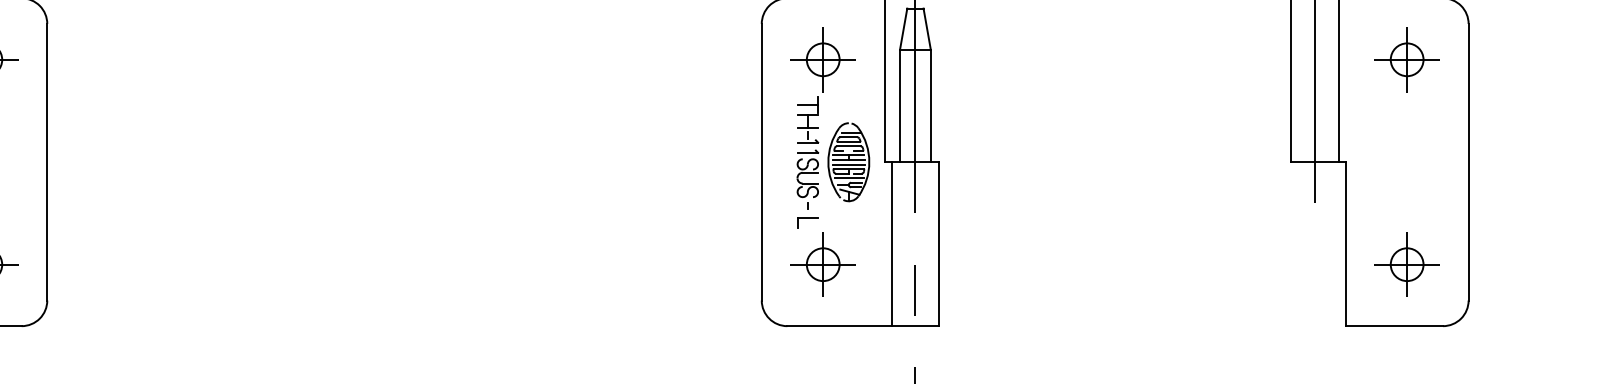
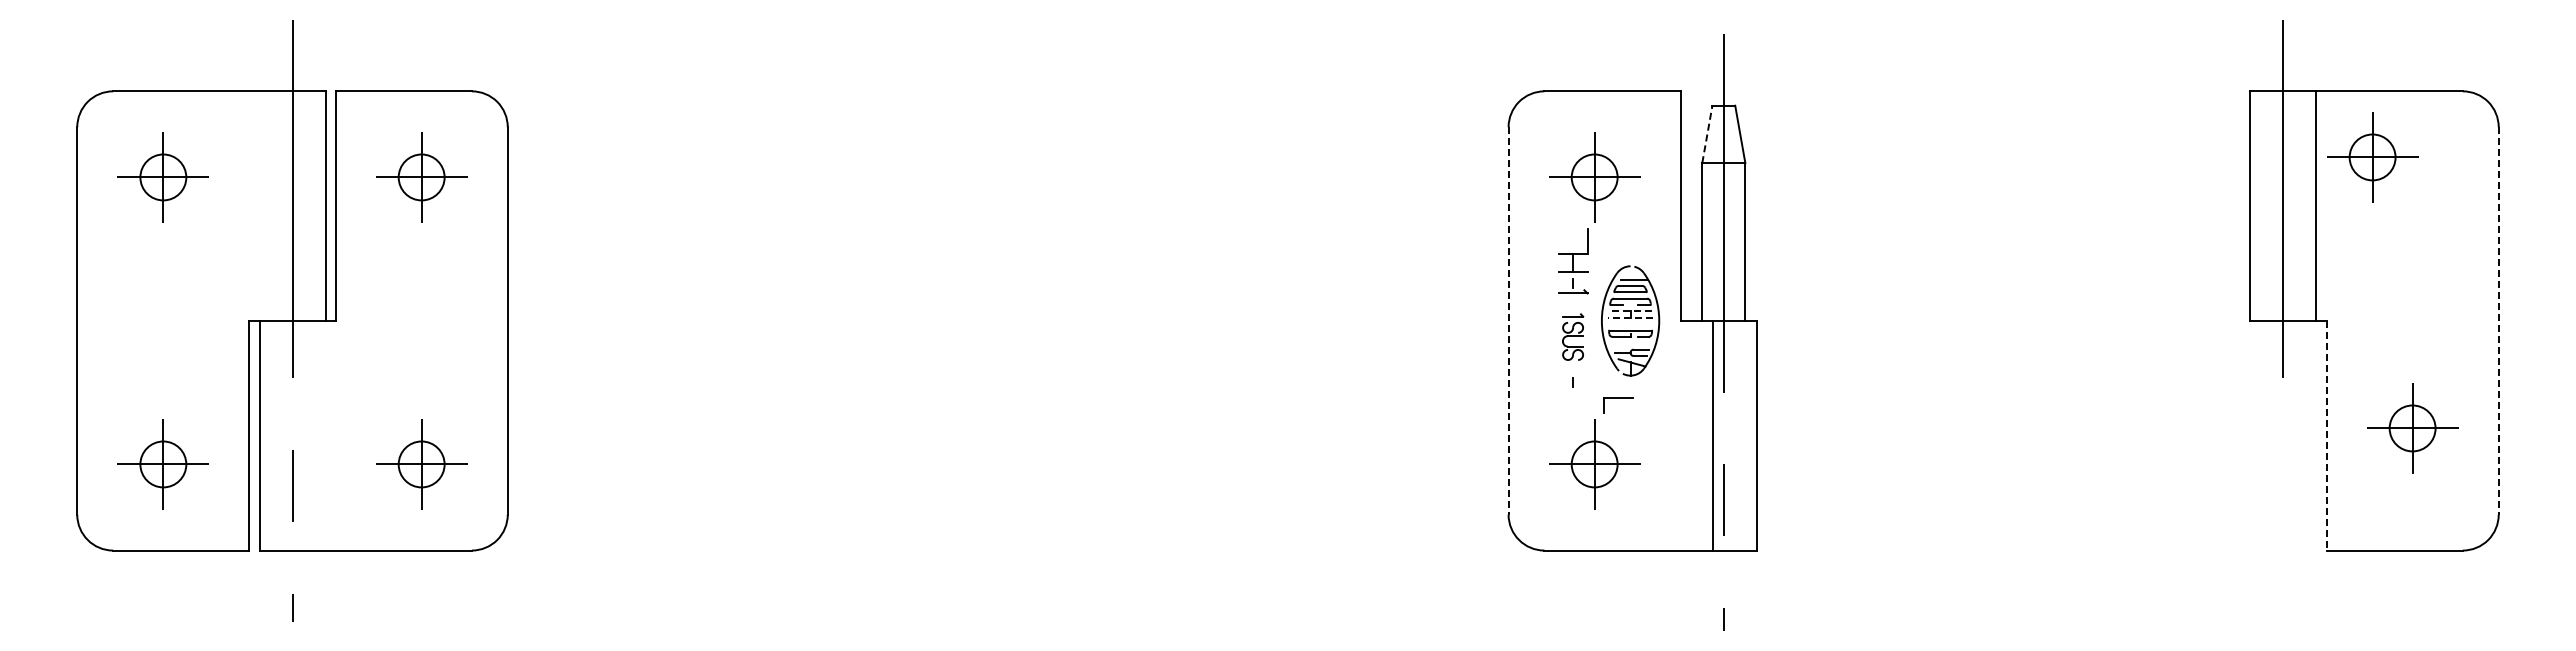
line: (903, 28) -> (1707, 133), solid -> dashed
part: (1407, 59) -> (2372, 157), moved
line: (807, 104) -> (1572, 240), removed
line: (848, 155) -> (1630, 311), solid -> dashed
line: (848, 159) -> (1630, 317), solid -> dashed
line: (761, 161) -> (1508, 320), solid -> dashed
line: (1468, 161) -> (2498, 320), solid -> dashed
line: (848, 164) -> (1630, 324), removed
part: (807, 173) -> (1572, 336), size x0.7
line: (849, 178) -> (1631, 343), removed
part: (808, 217) -> (1618, 398), moved
line: (891, 244) -> (1712, 435), moved
line: (1345, 244) -> (2326, 435), solid -> dashed
part: (1407, 264) -> (2412, 428), moved

